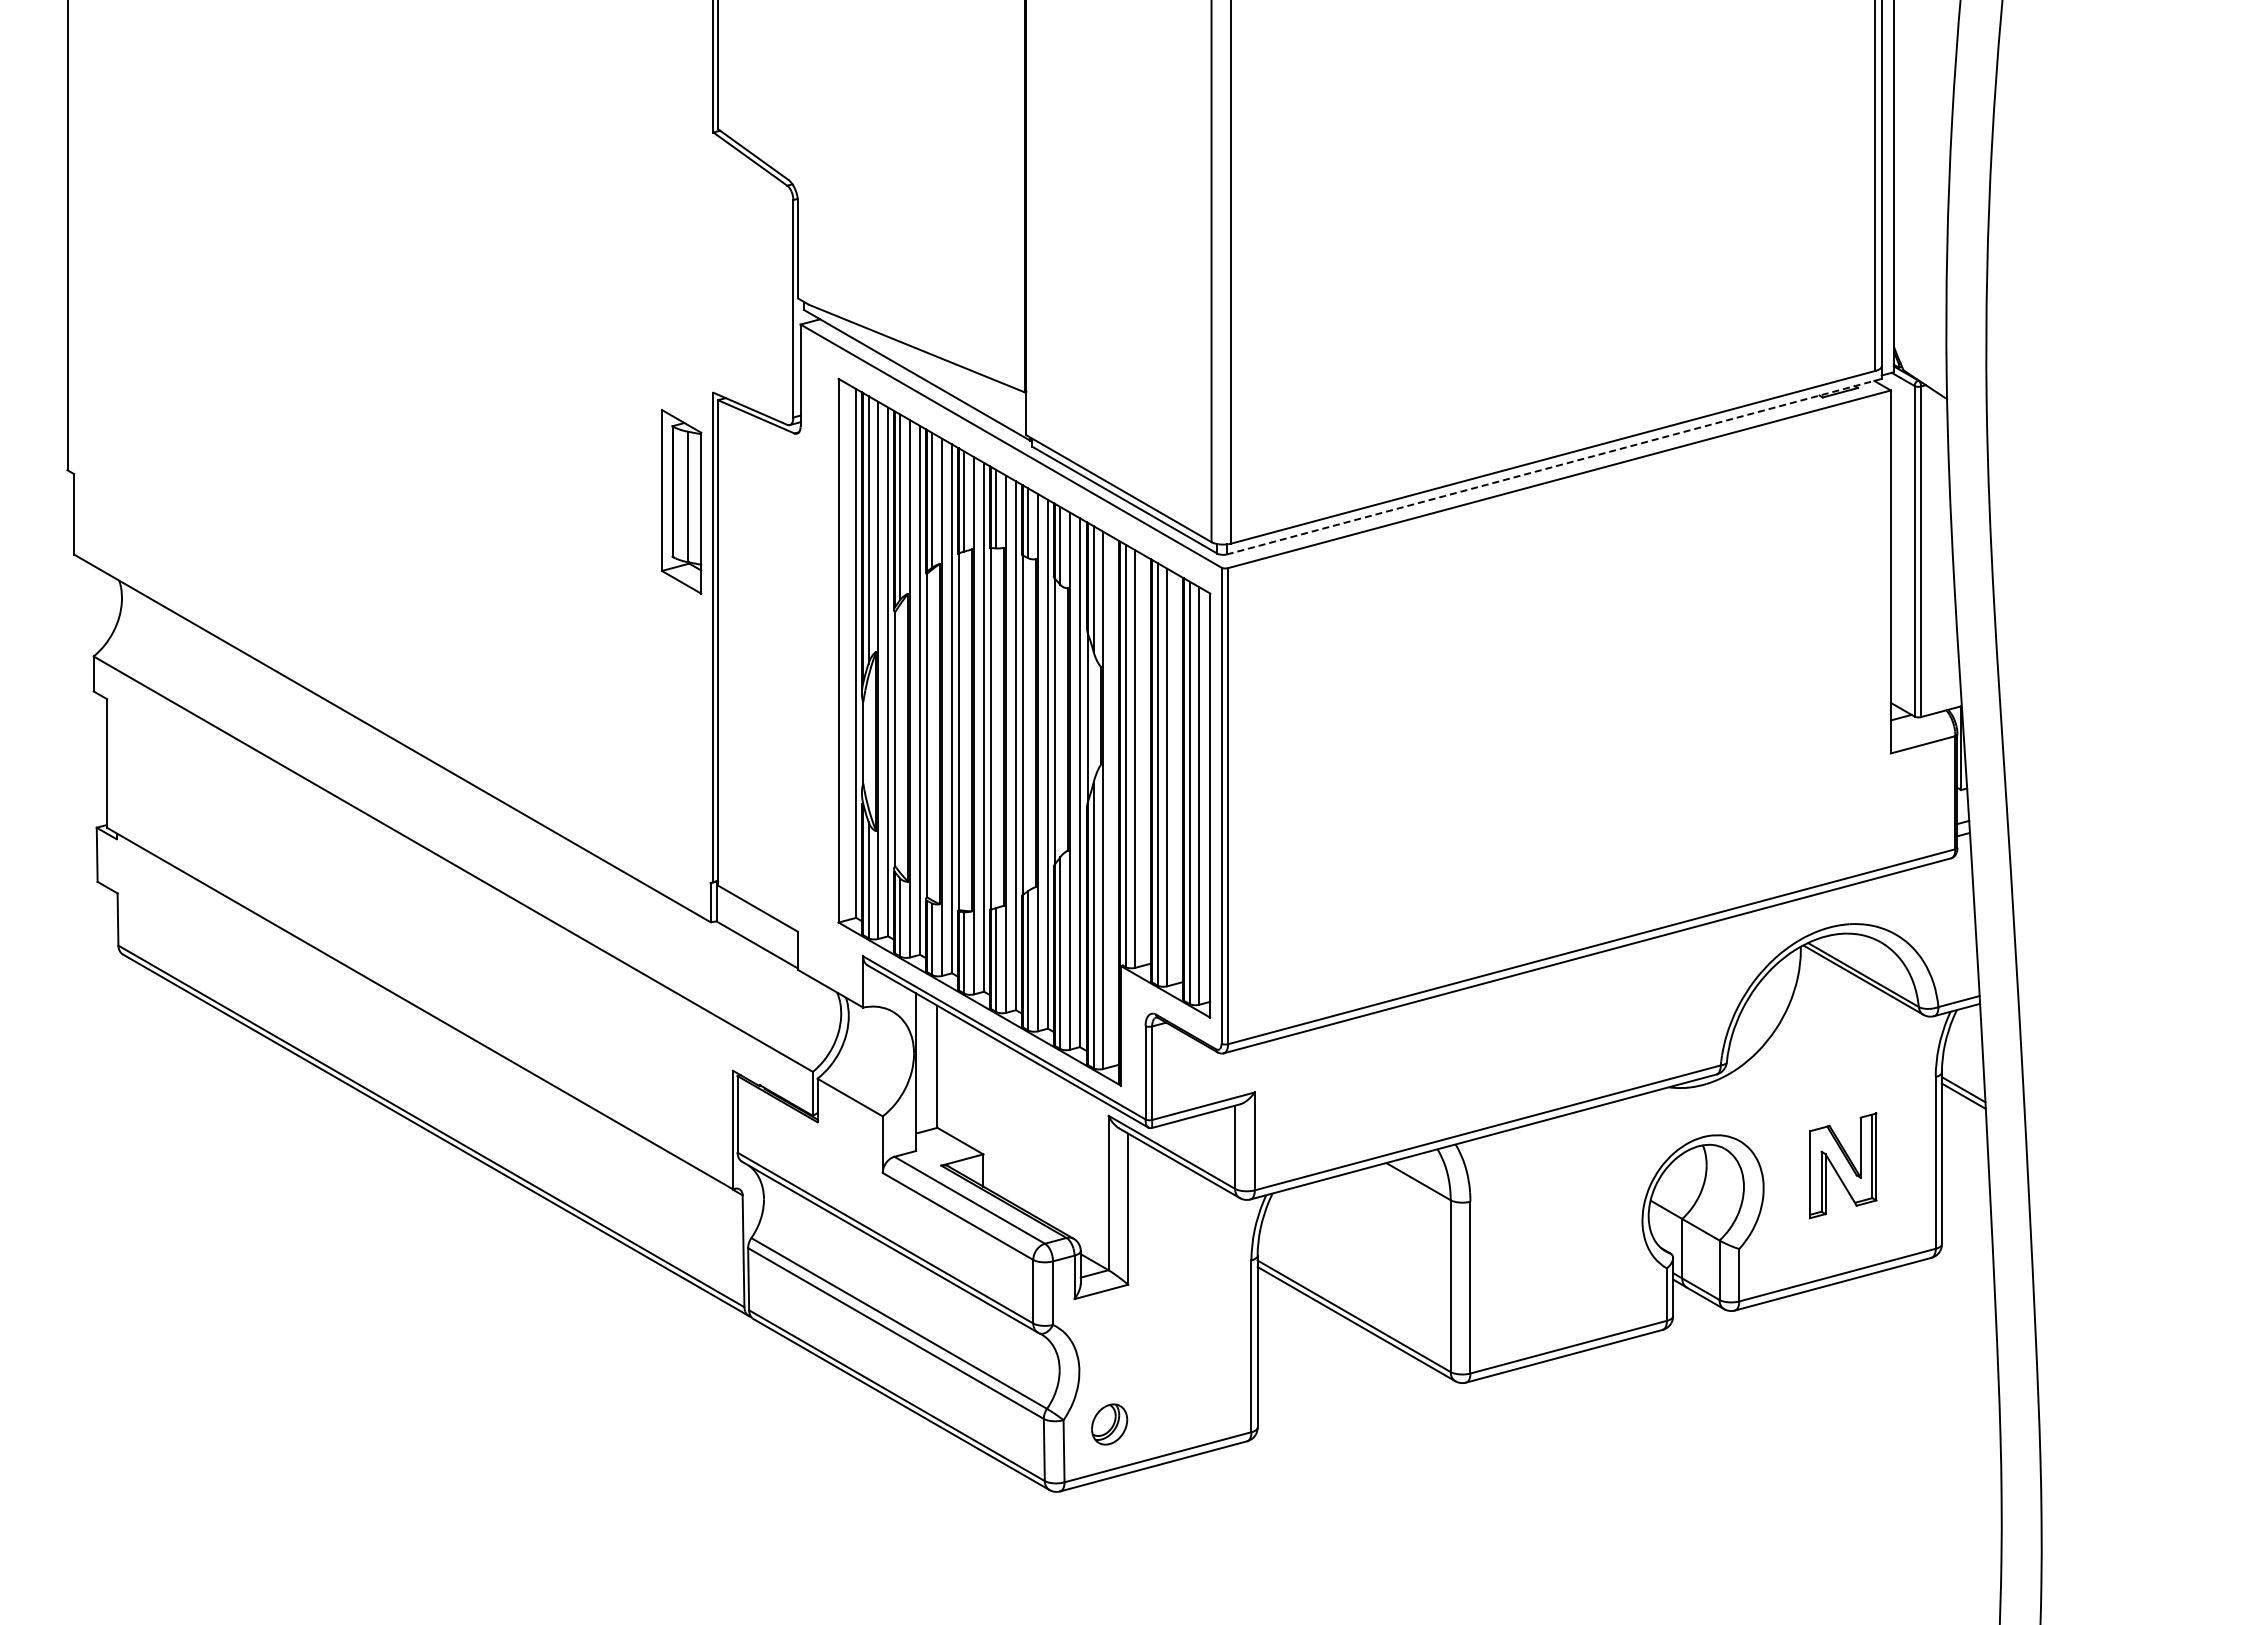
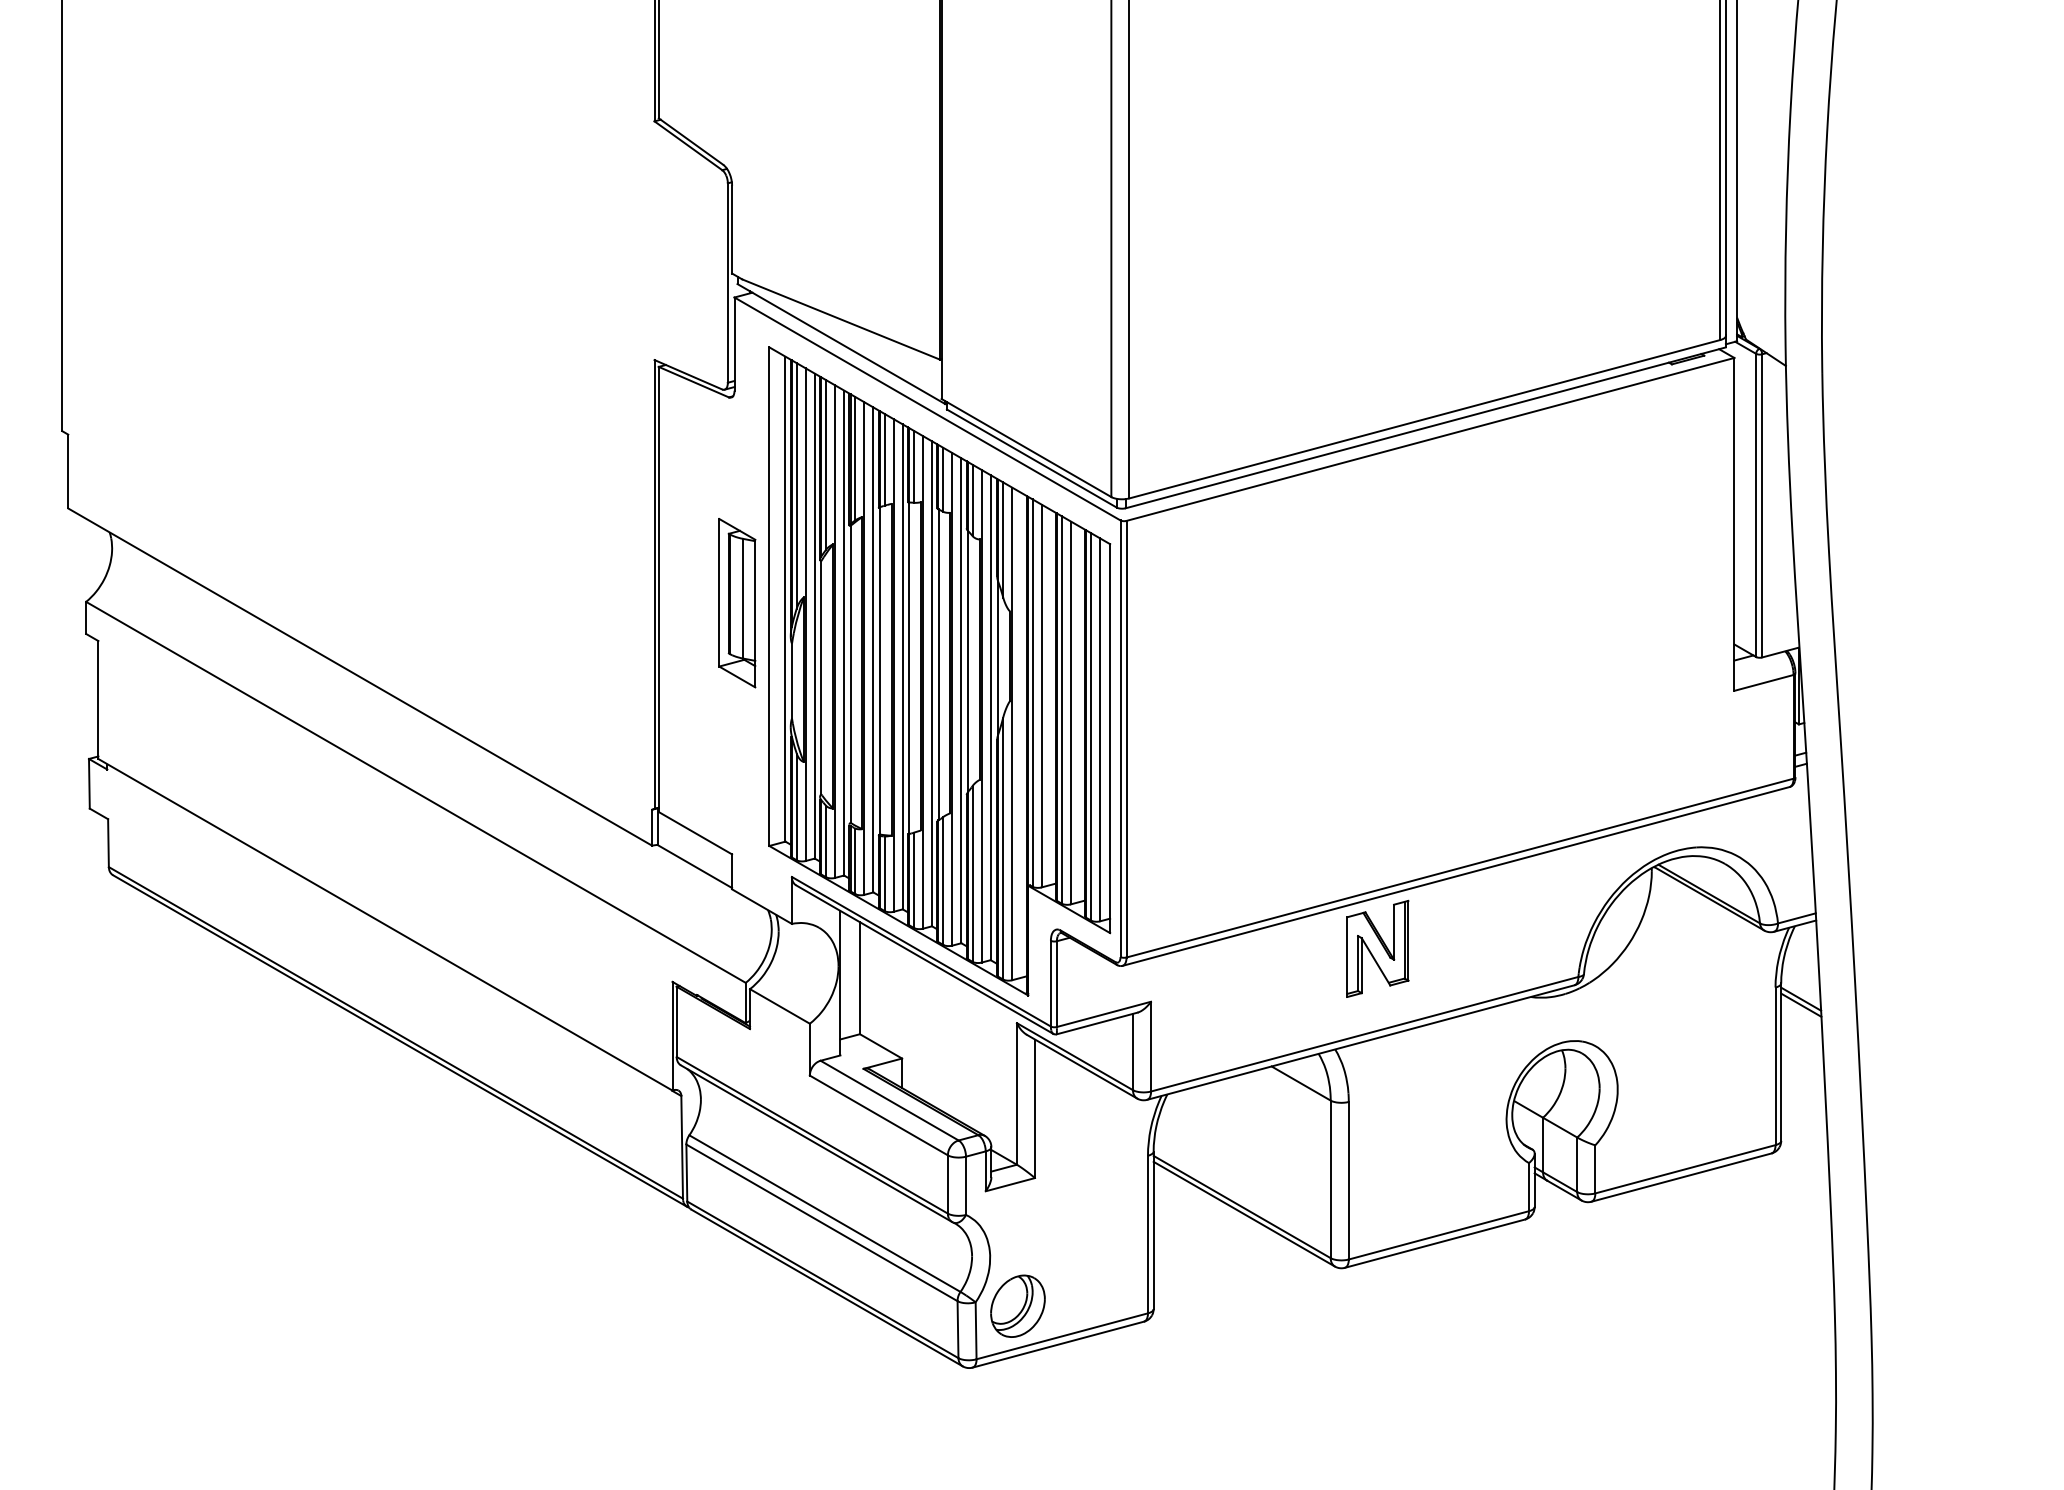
line: (1554, 466) -> (1425, 427), dashed -> solid
part: (681, 501) -> (737, 602), moved
part: (1842, 1165) -> (1377, 948), moved
part: (1109, 1424) -> (1017, 1306), size x1.67

